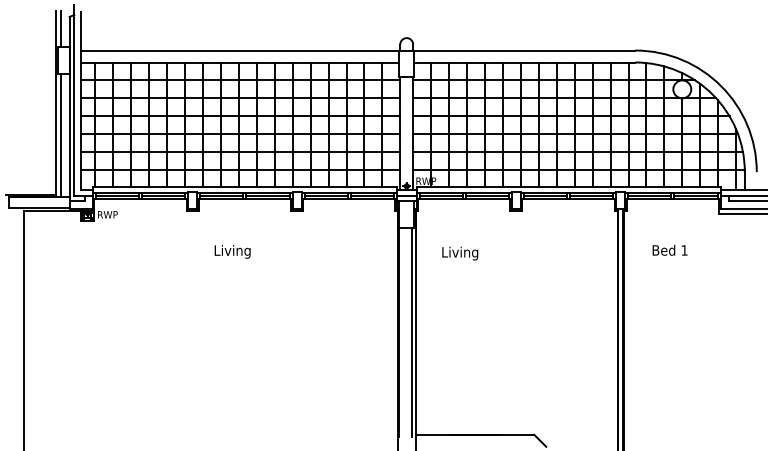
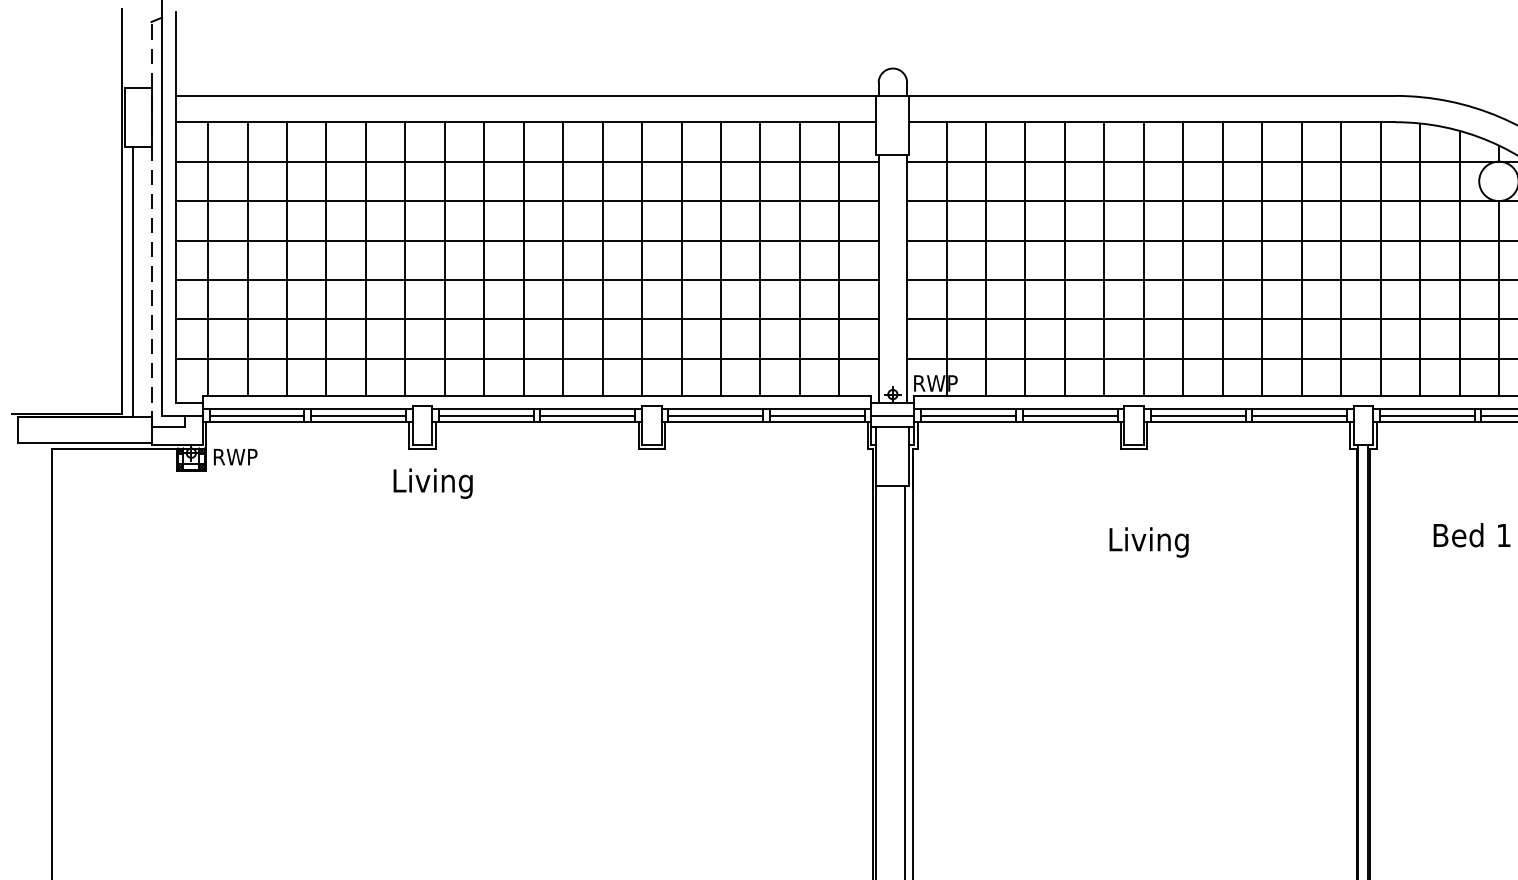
line: (61, 28) -> (133, 47), removed
line: (69, 108) -> (151, 223), solid -> dashed
text: (232, 251) -> (432, 482), moved
text: (460, 253) -> (1149, 542), moved

